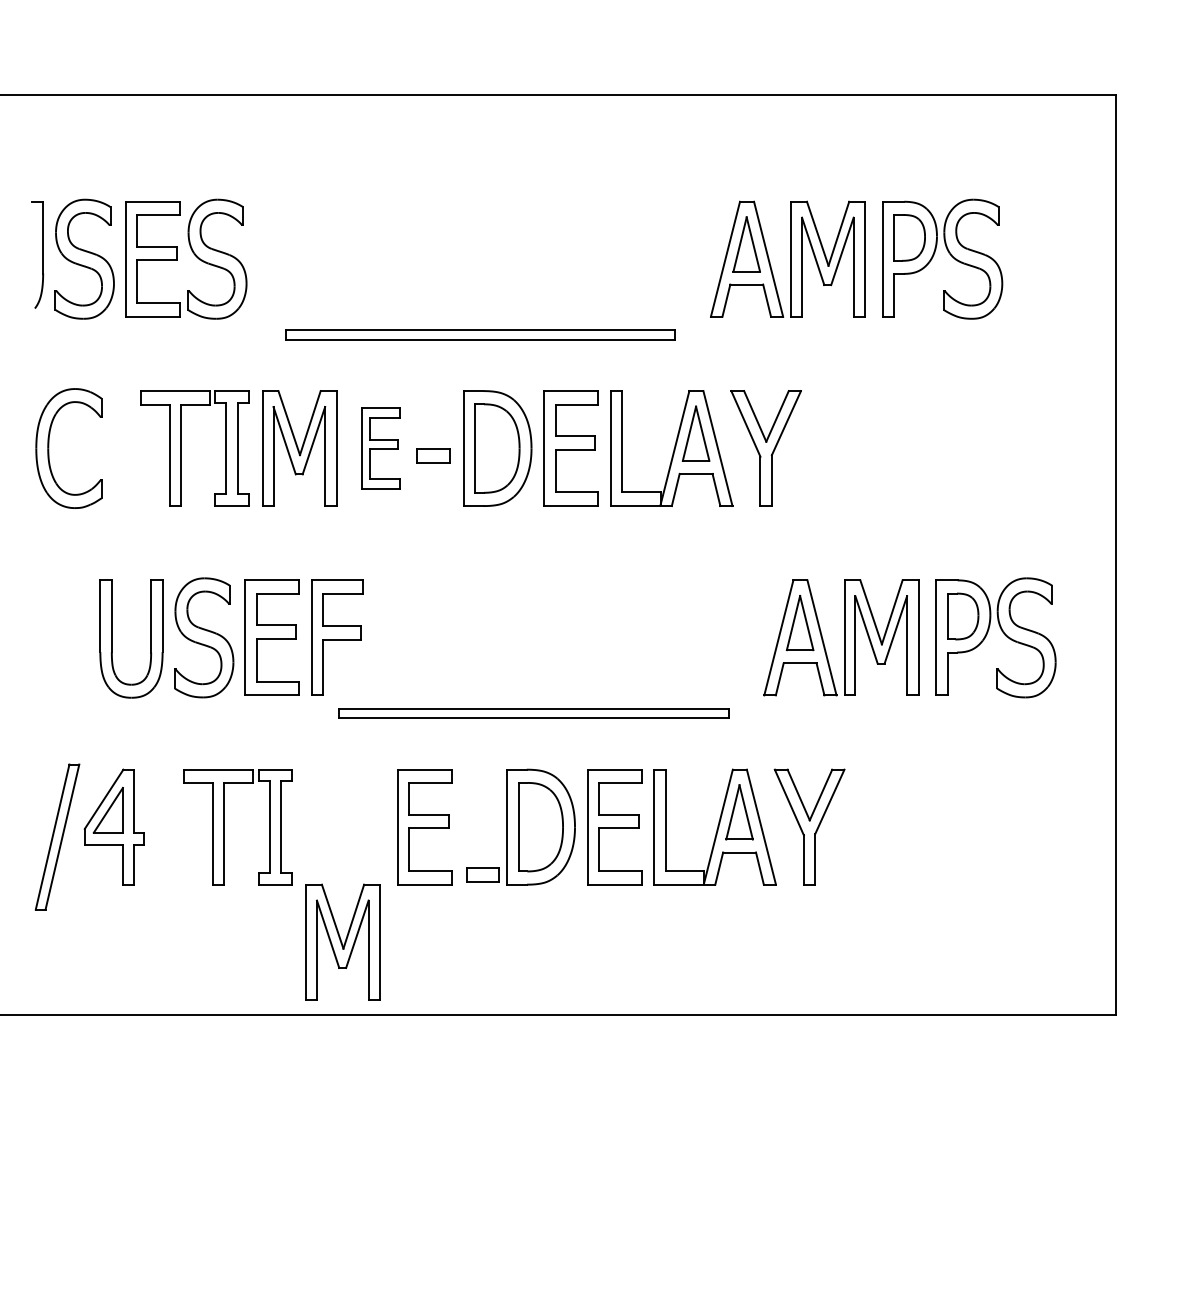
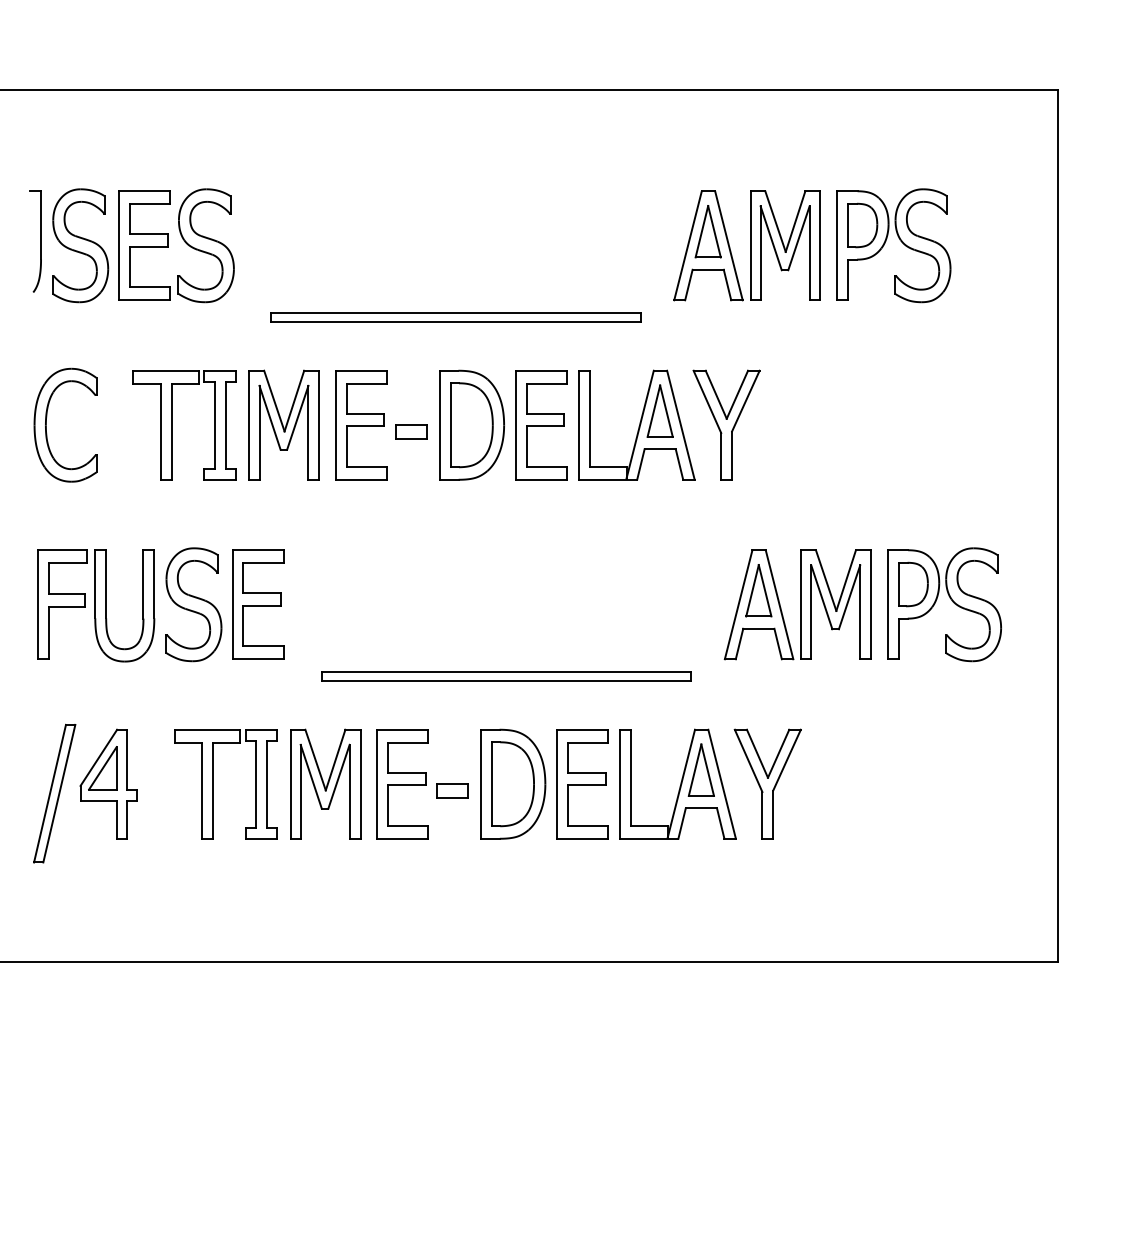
part: (380, 448) -> (360, 425), size x1.43
part: (337, 637) -> (62, 604), moved
part: (482, 874) -> (451, 790), moved
part: (342, 941) -> (324, 783), moved

